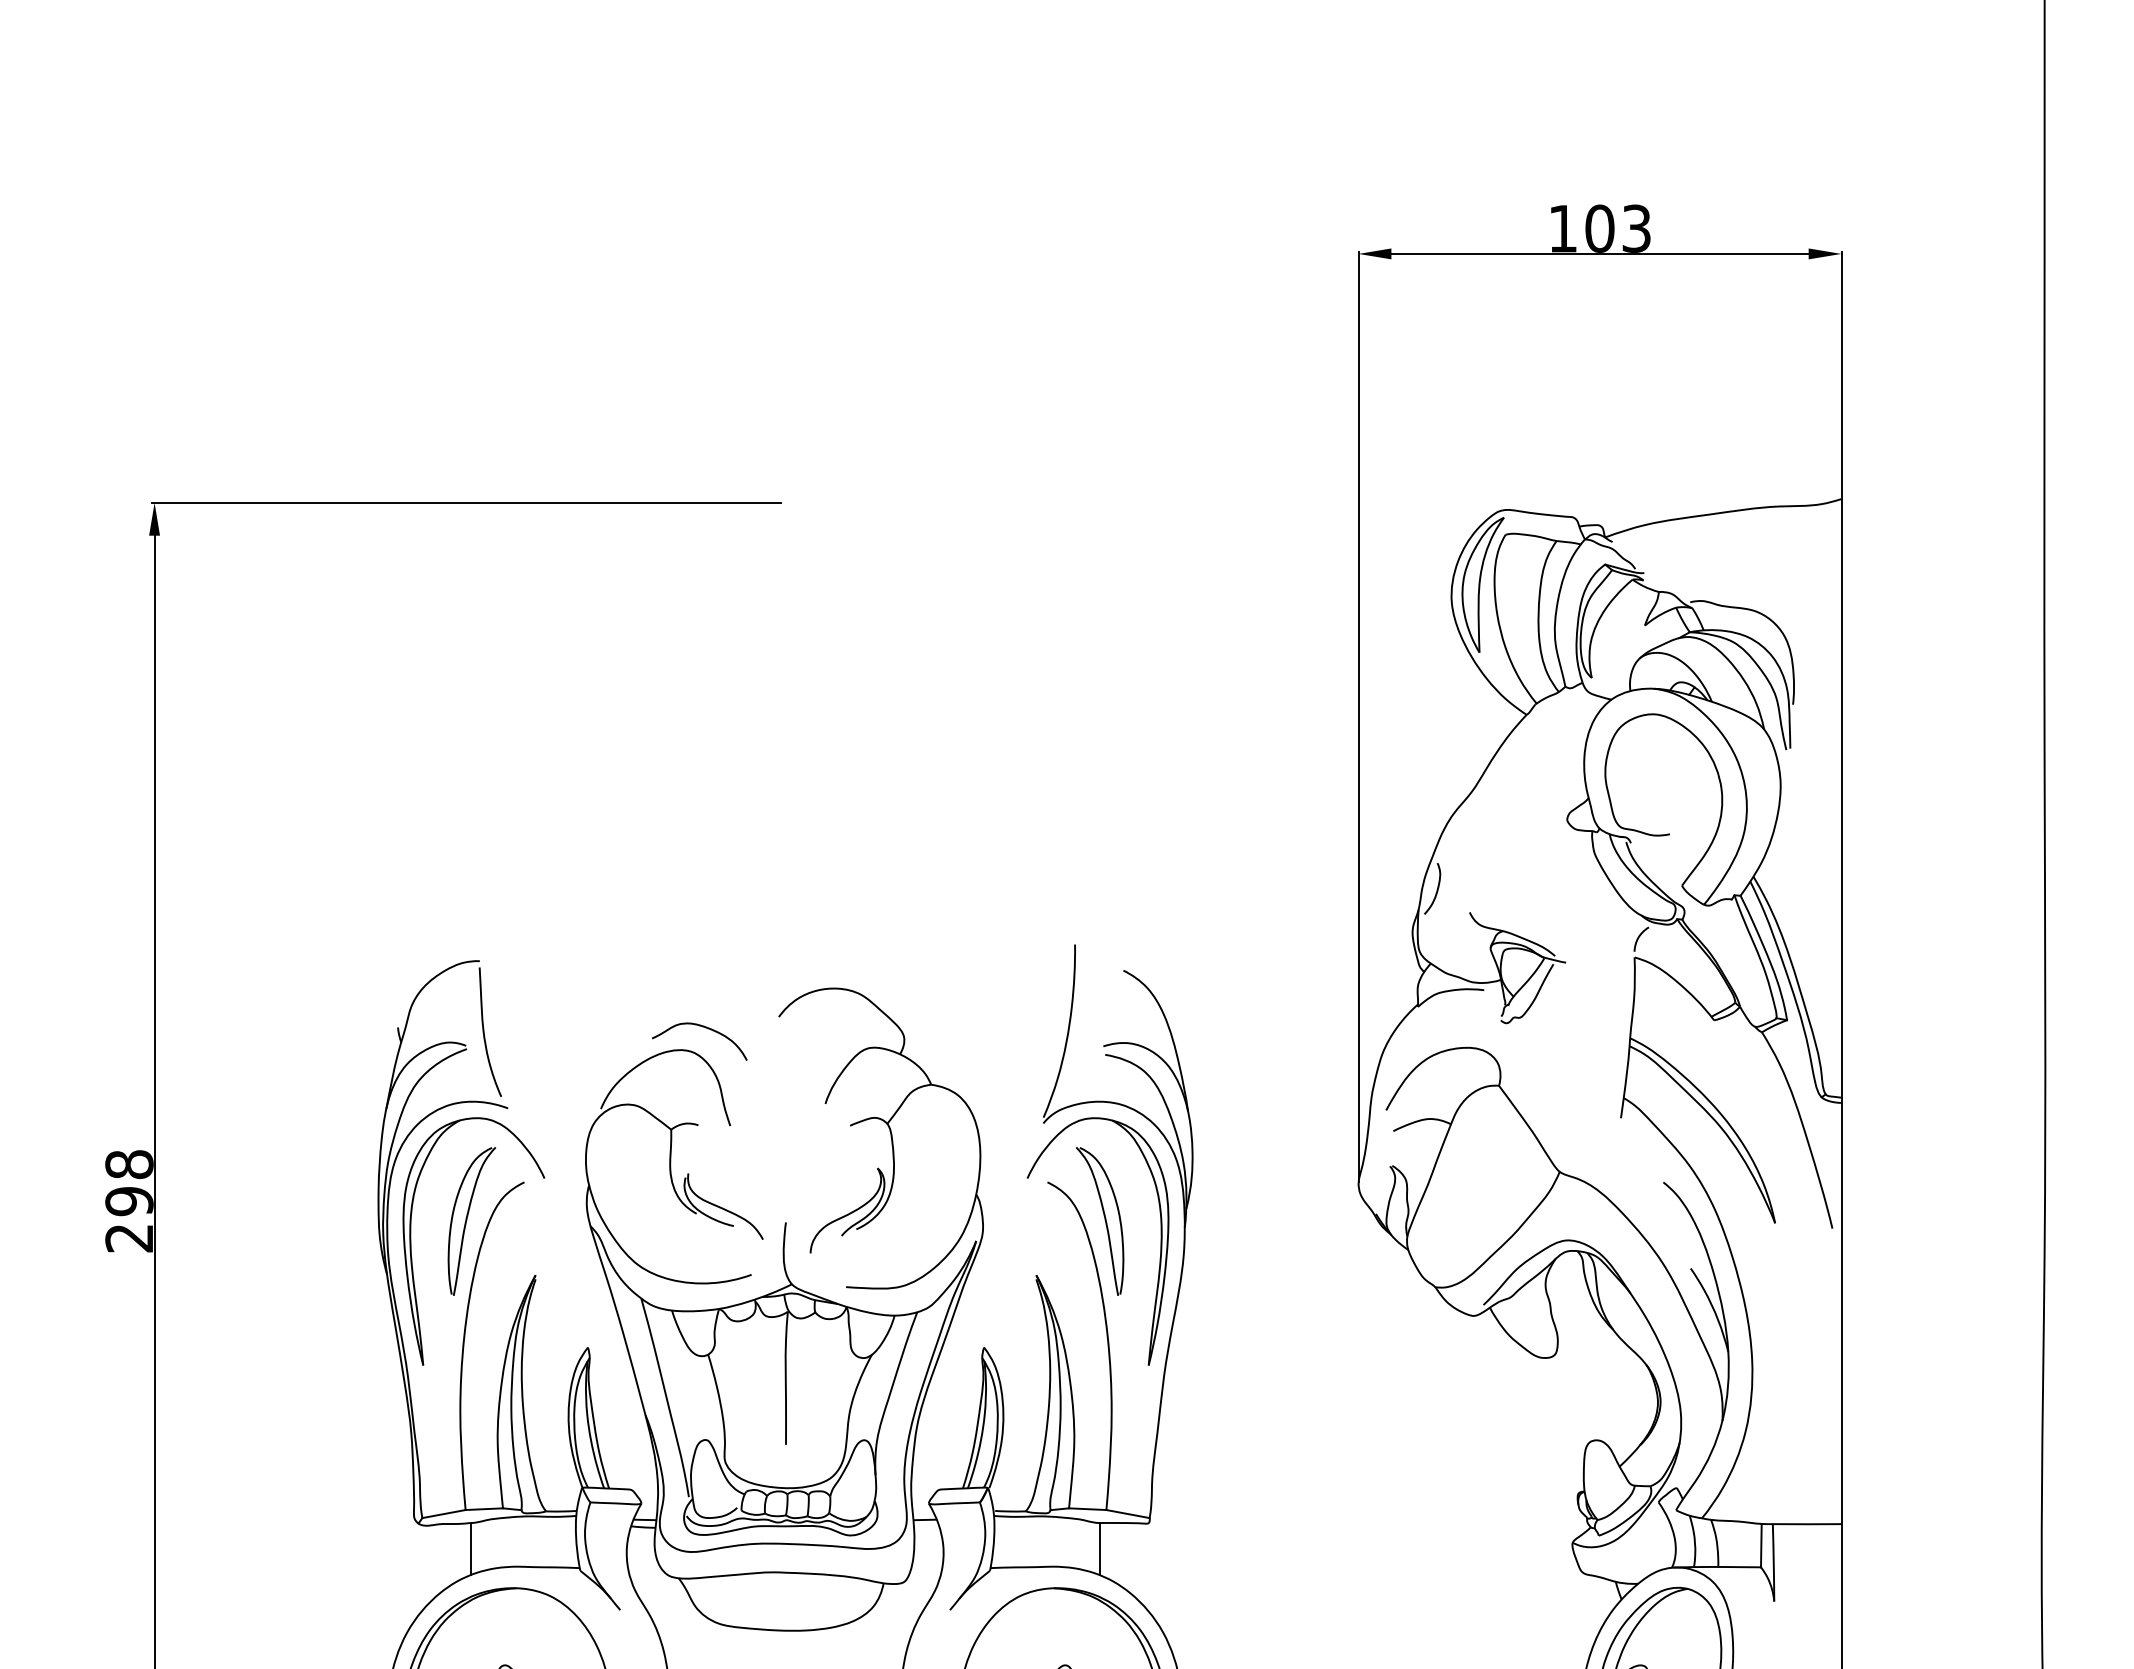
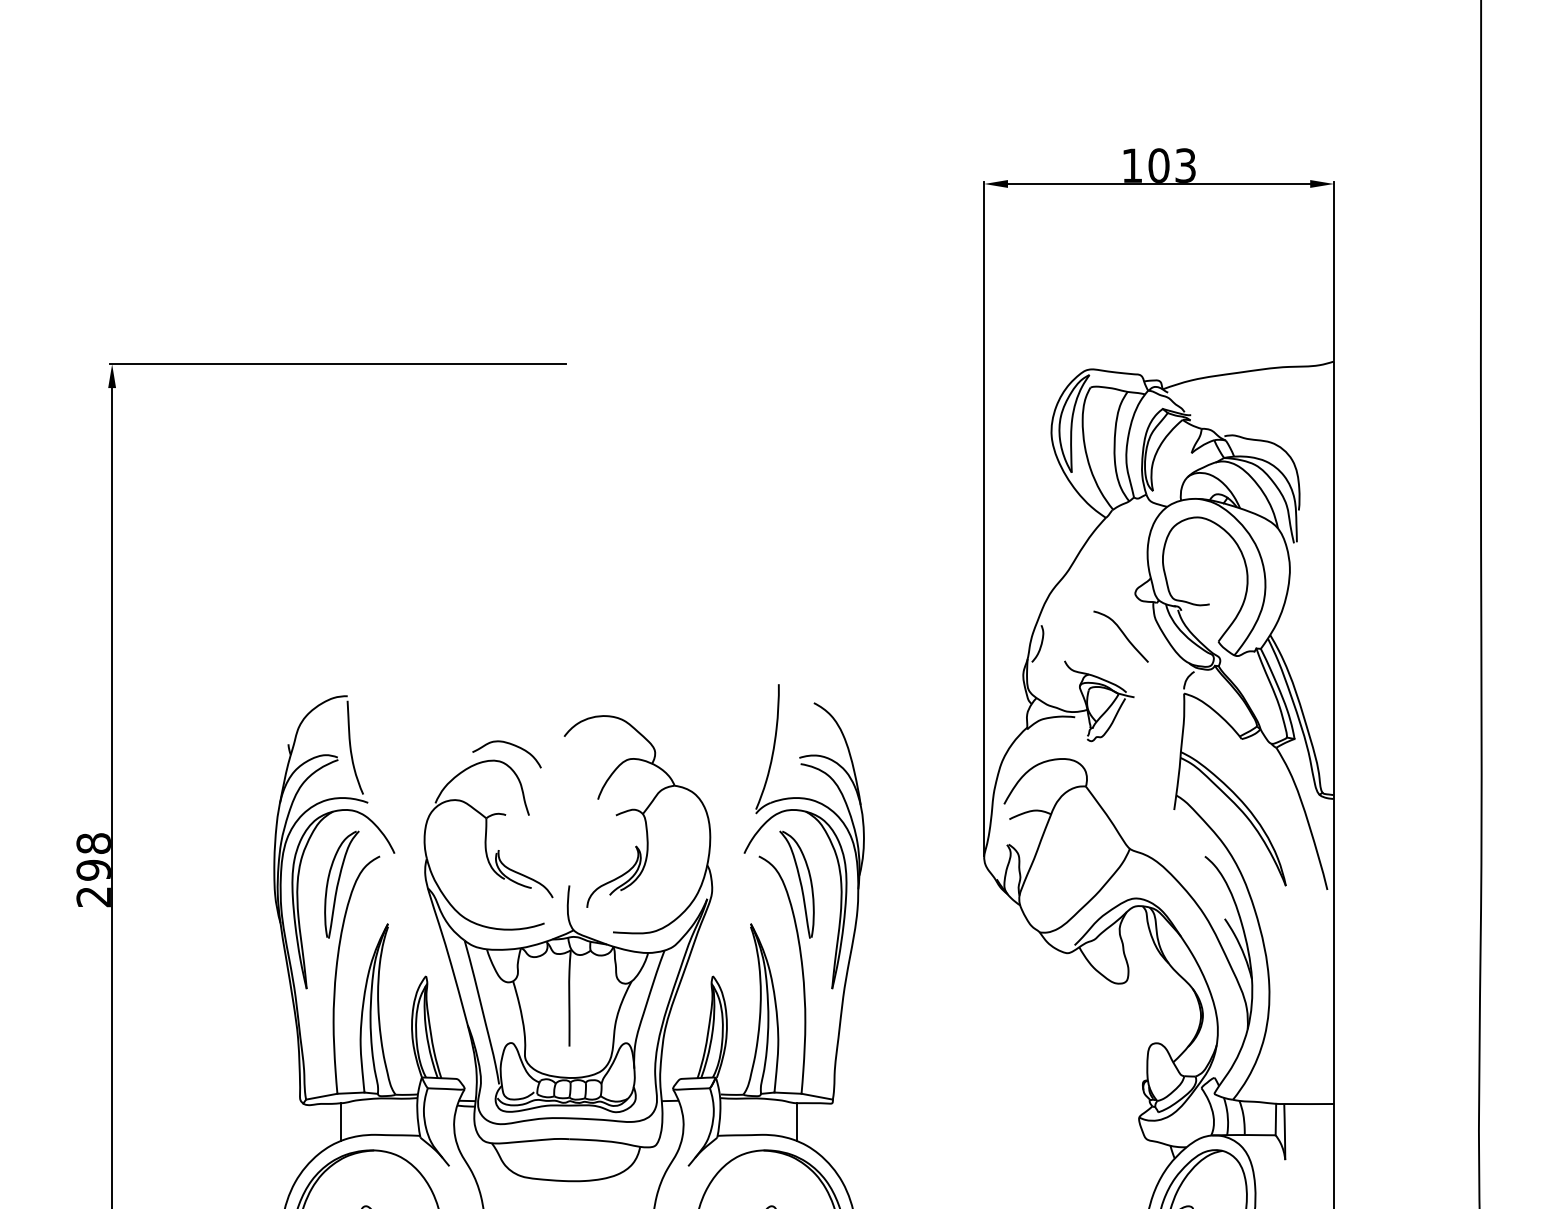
curve: (1551, 877) -> (1123, 635), added

